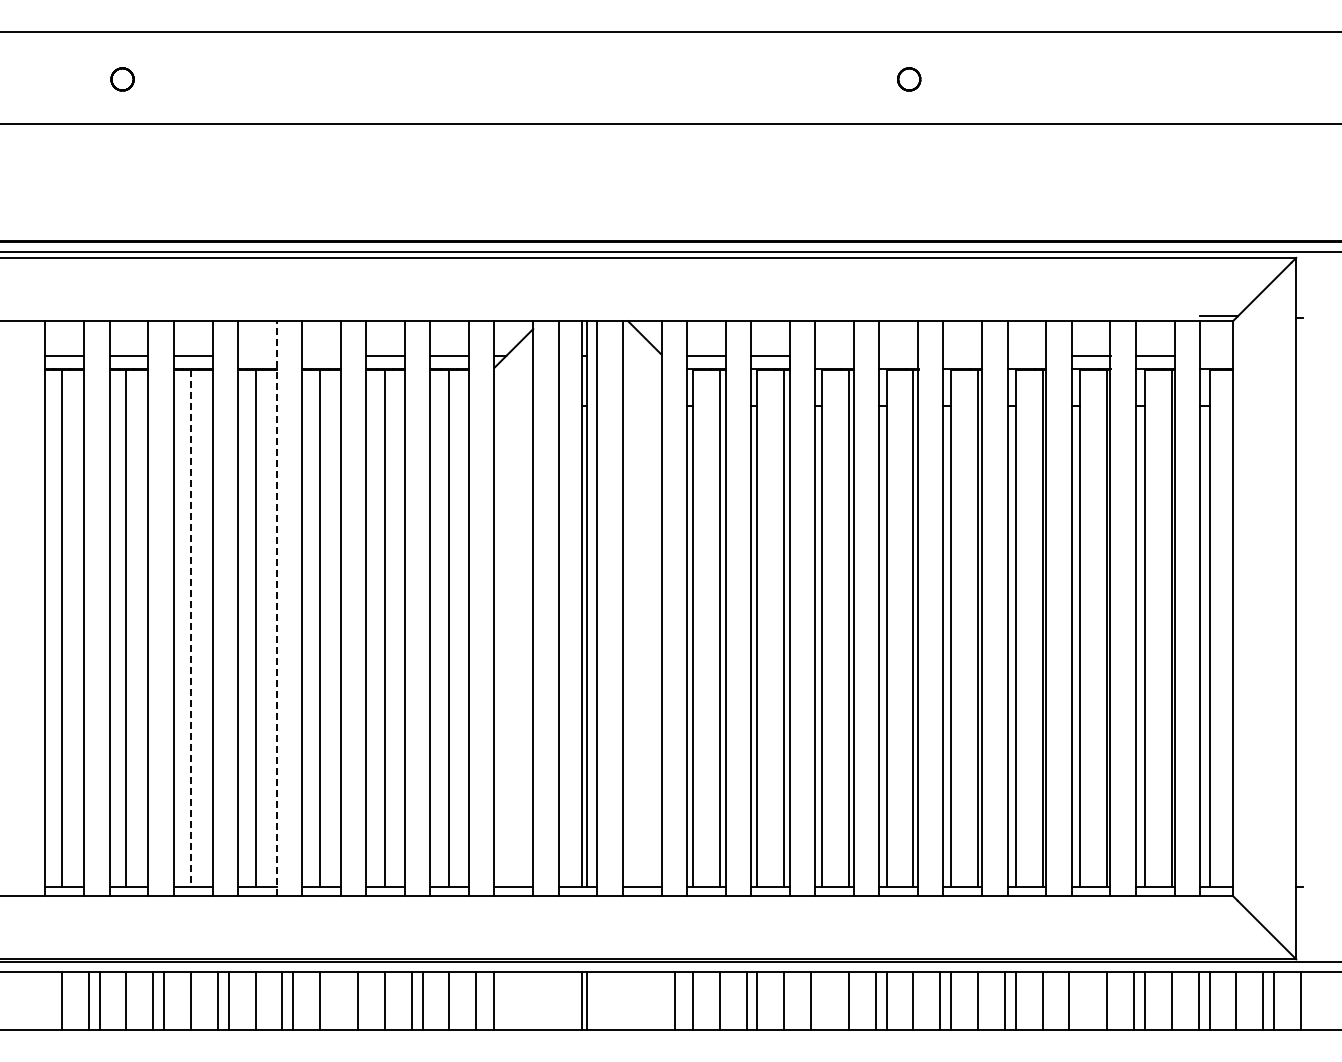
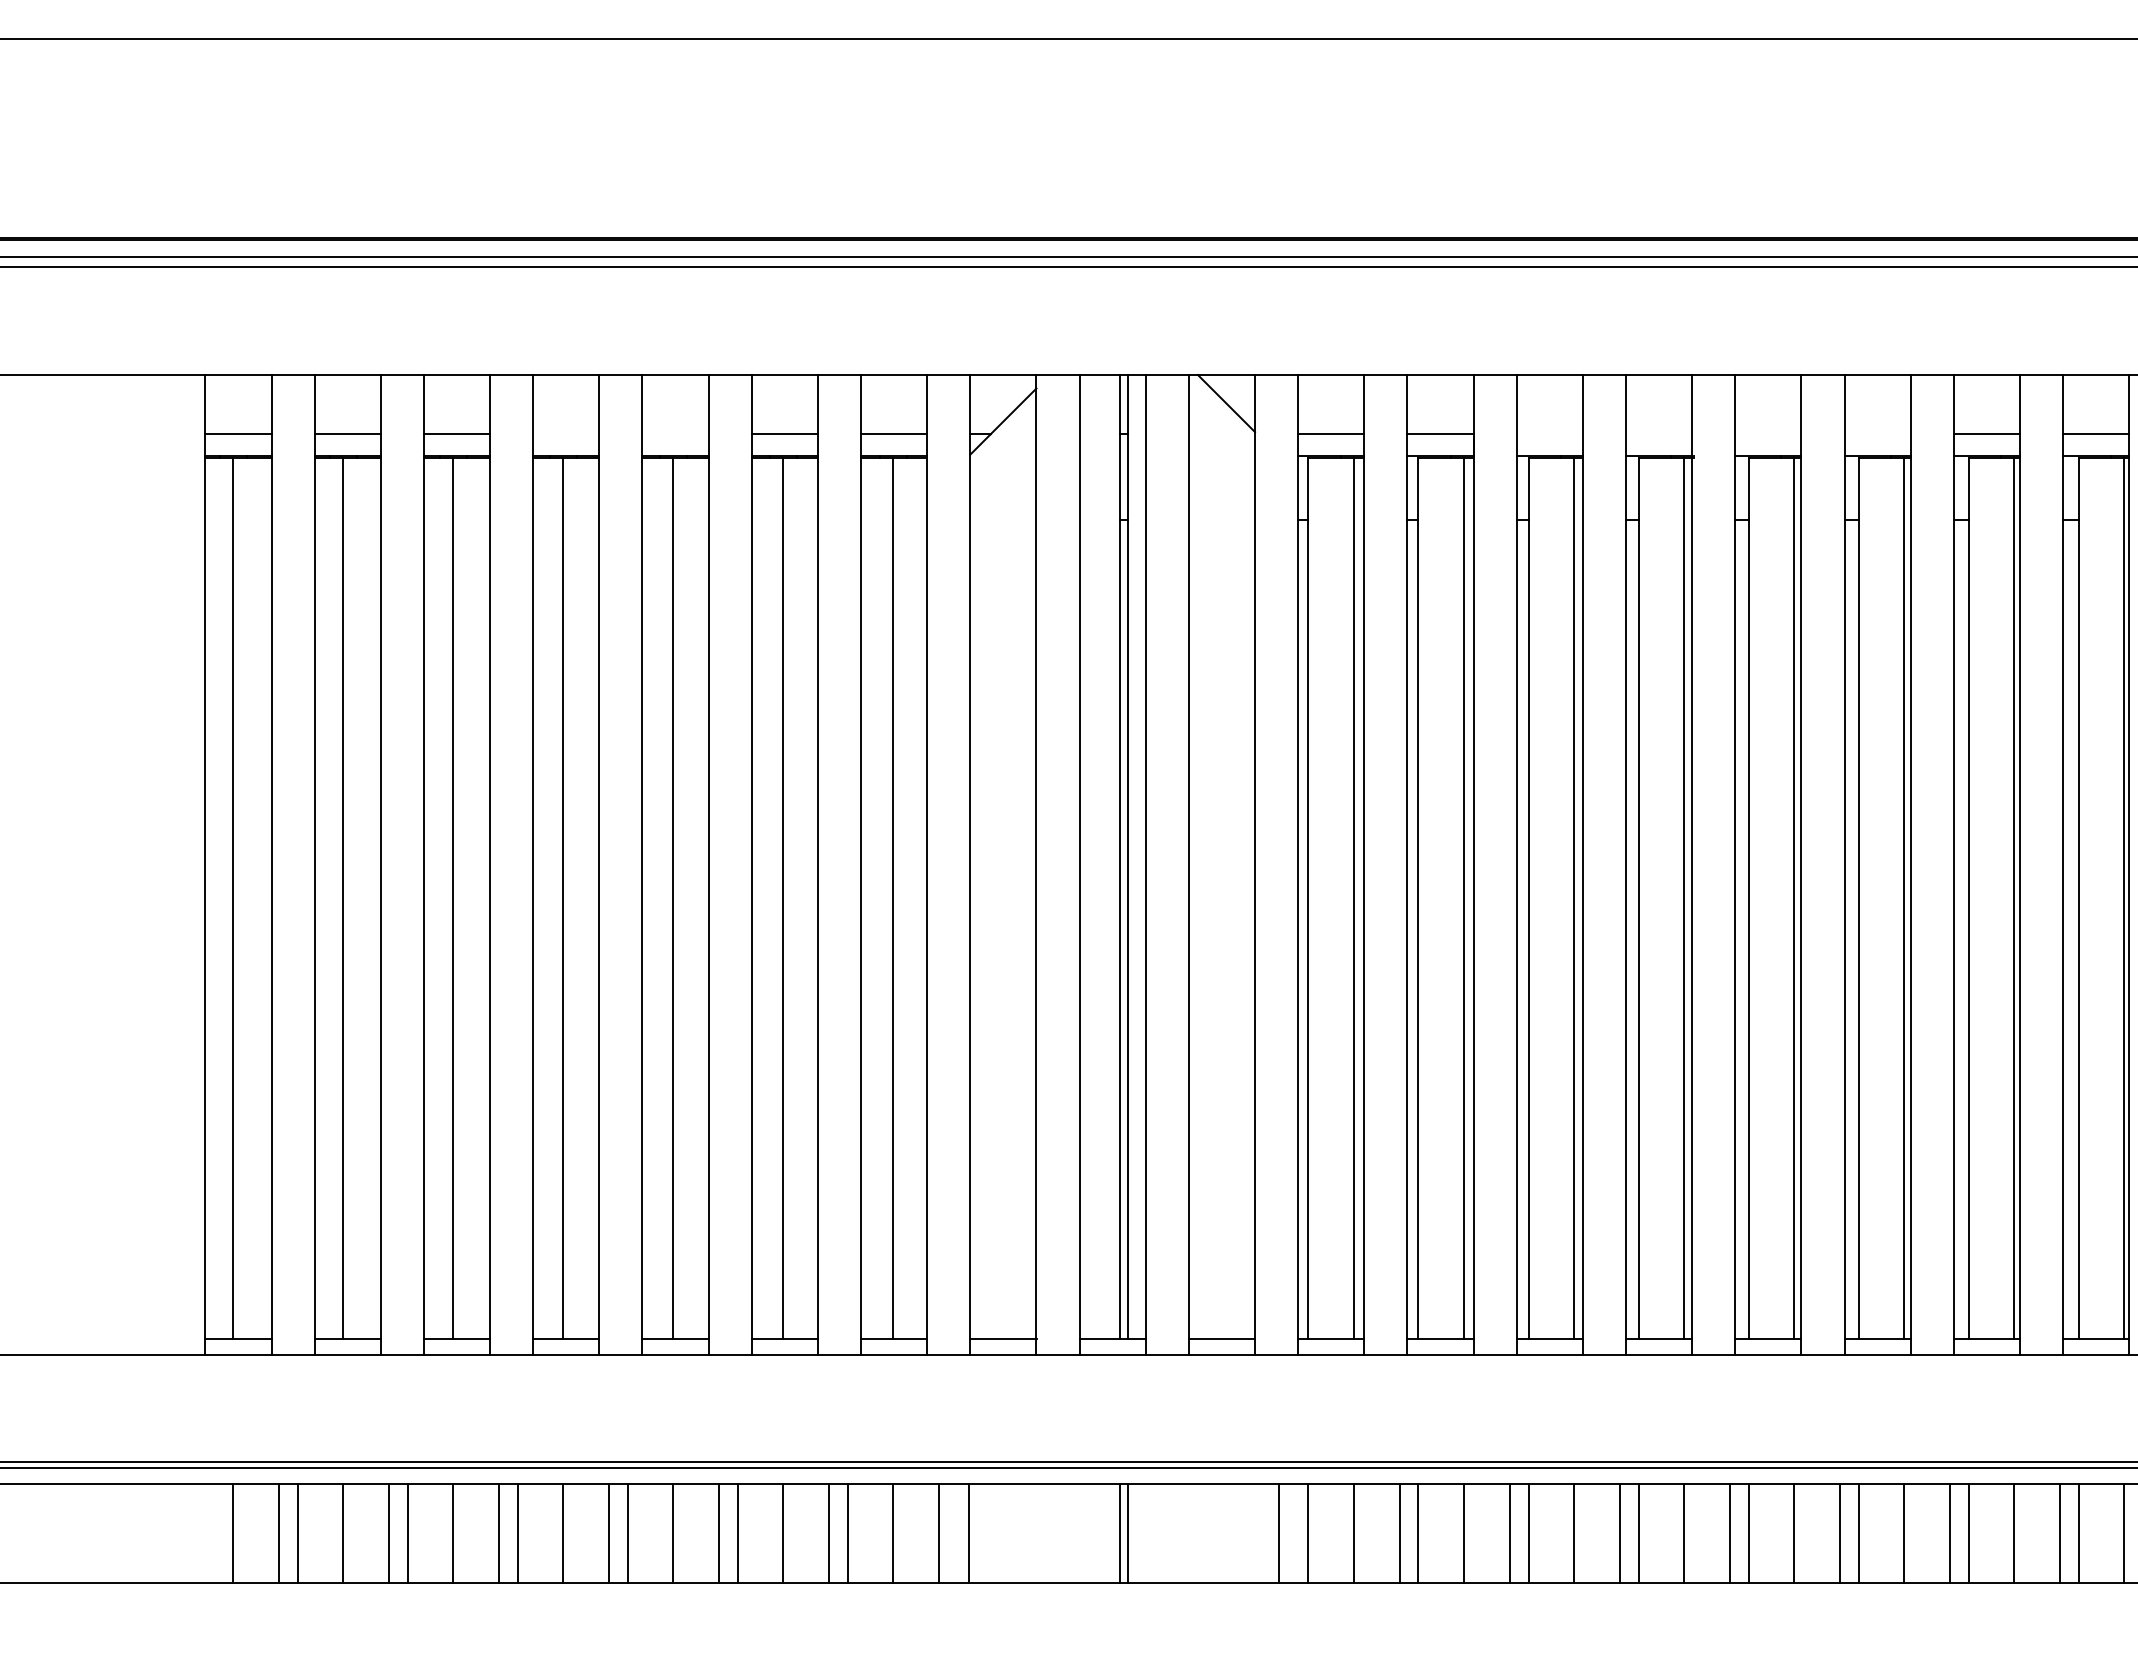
line: (276, 608) -> (598, 864), dashed -> solid
line: (190, 628) -> (452, 898), dashed -> solid
line: (346, 1000) -> (718, 1532), added
line: (822, 1000) -> (1529, 1532), added
line: (1080, 1000) -> (1968, 1532), added

